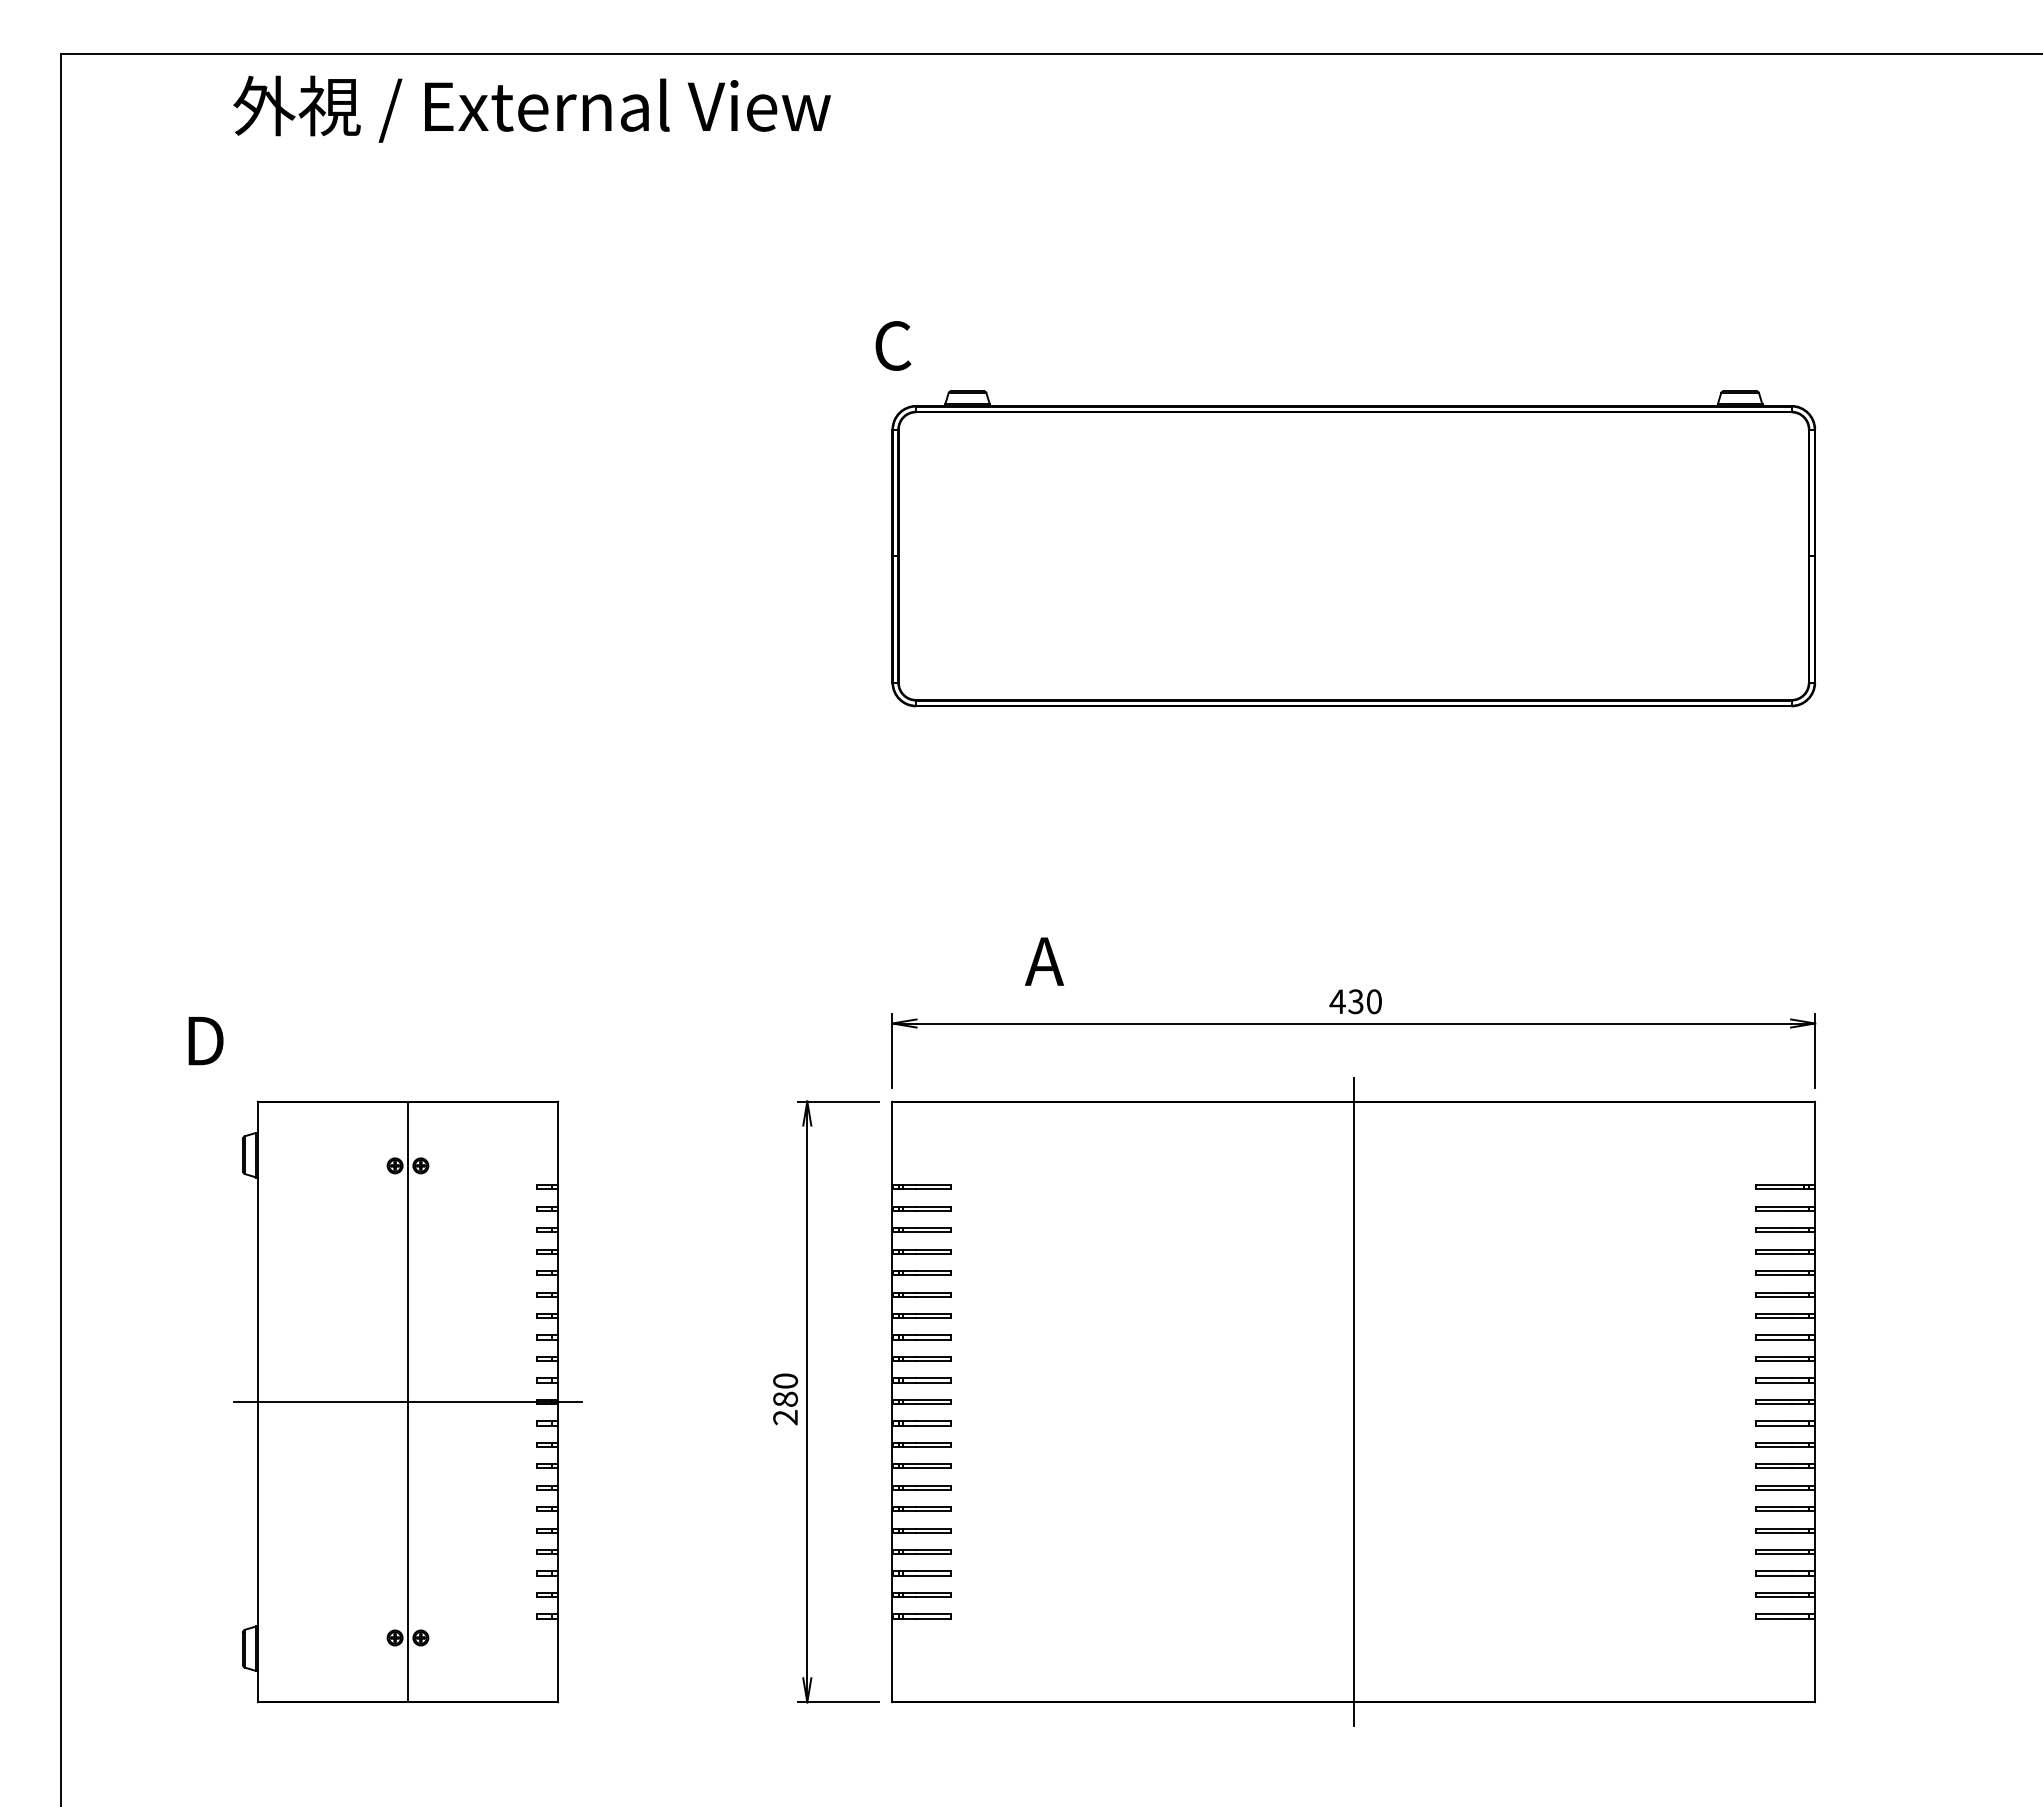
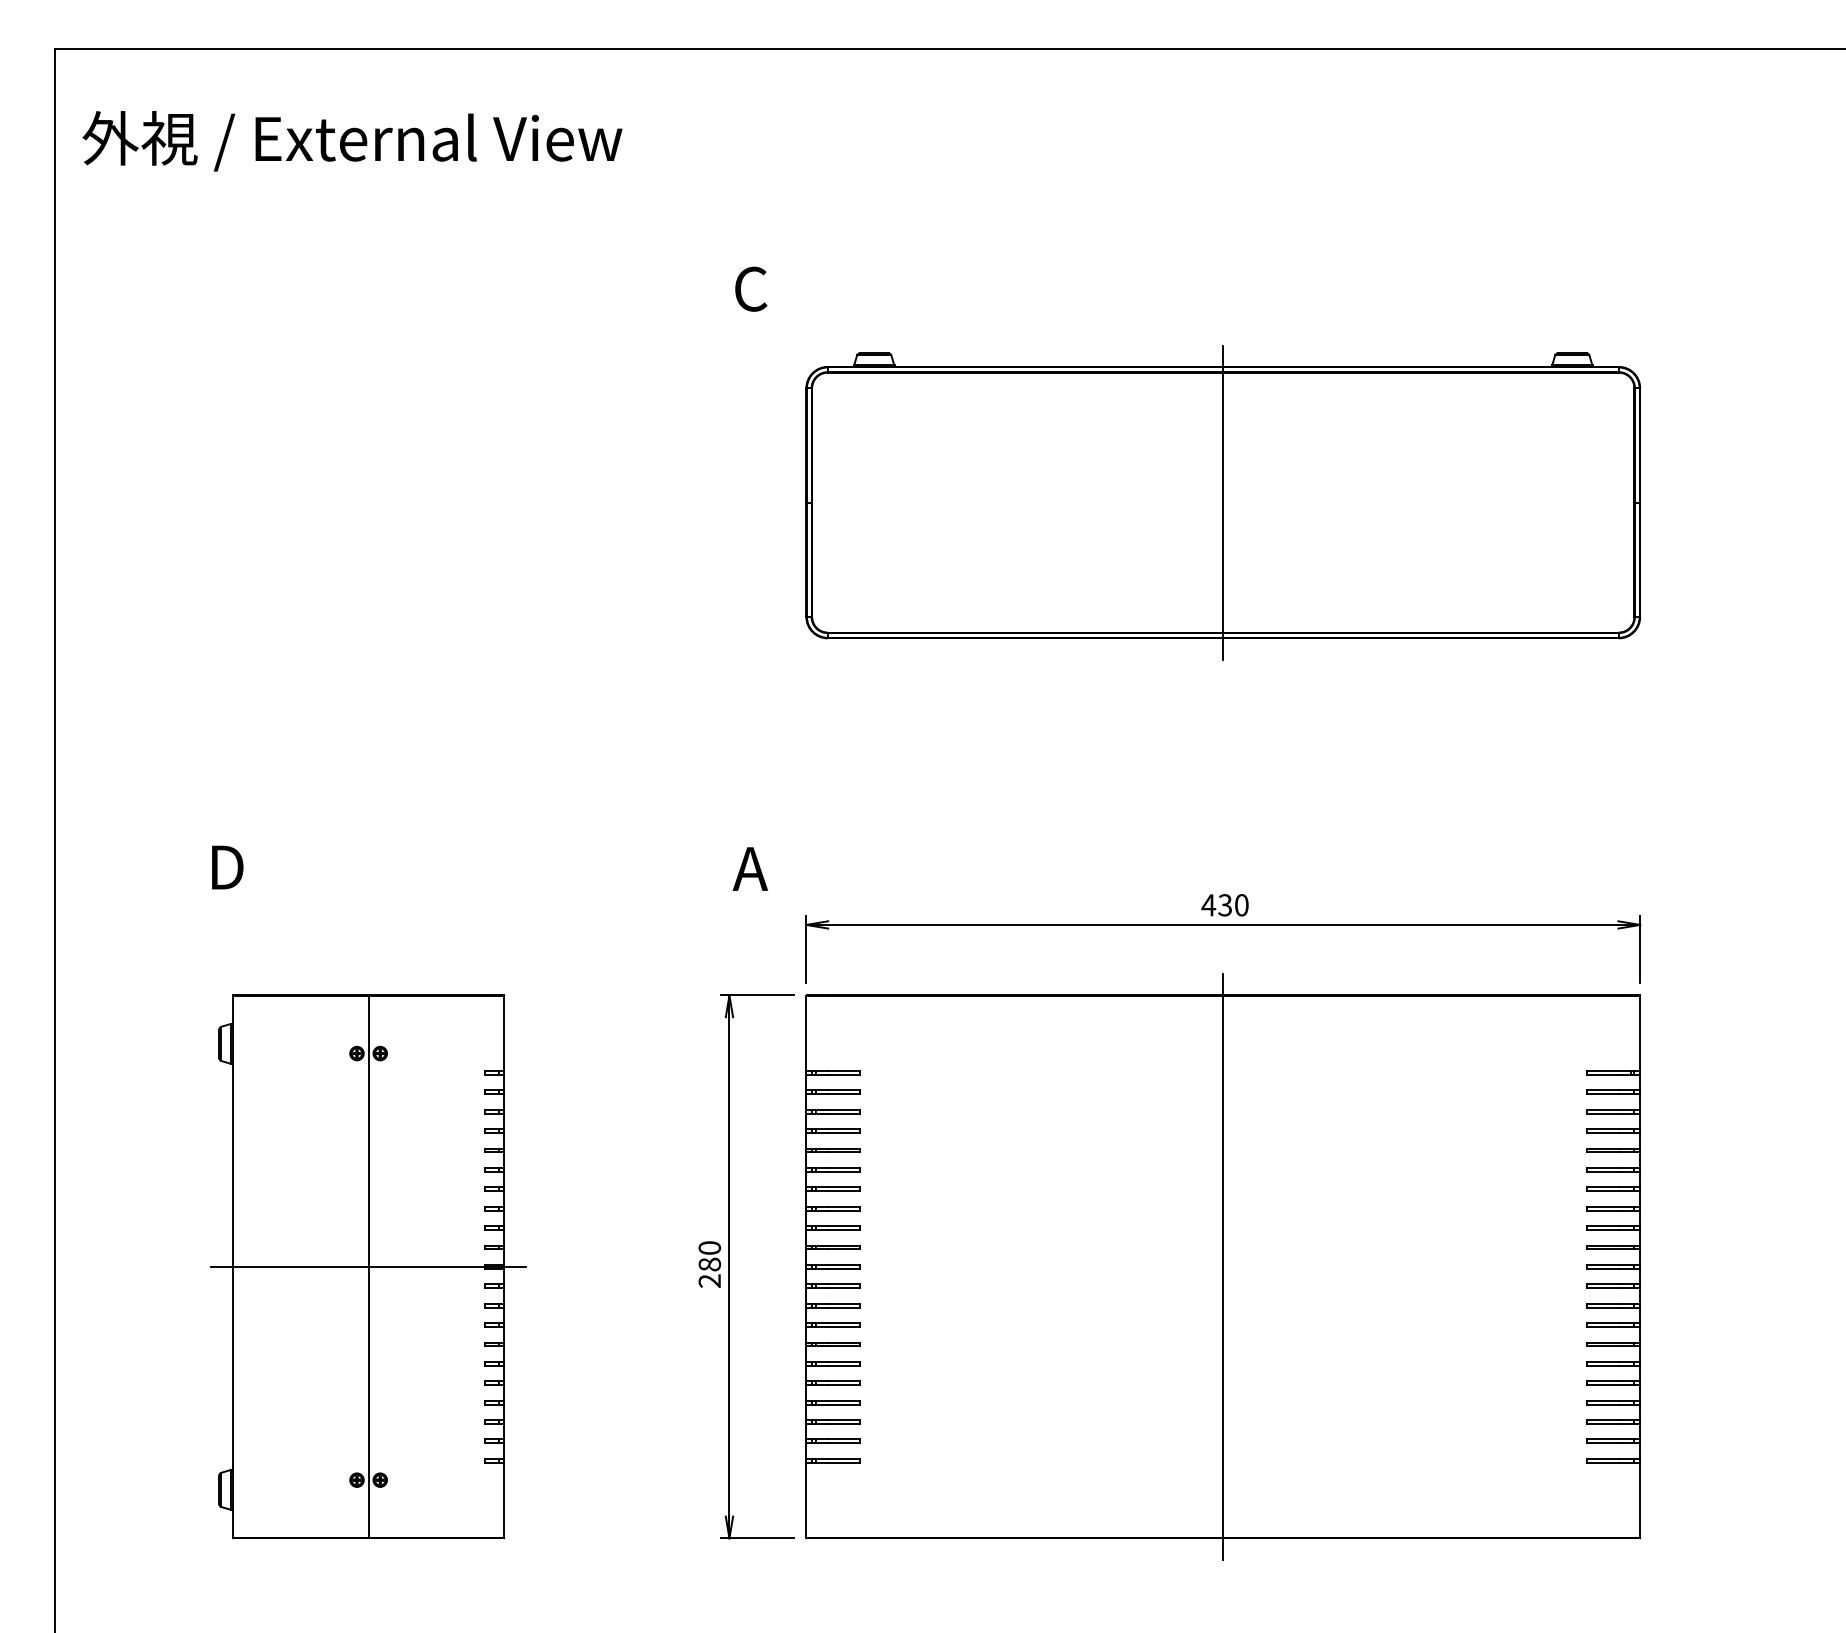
text: (531, 108) -> (351, 140), moved
text: (893, 345) -> (751, 288), moved
line: (1353, 555) -> (1222, 502), added
text: (1044, 961) -> (750, 868), moved
text: (205, 1041) -> (227, 868), moved

